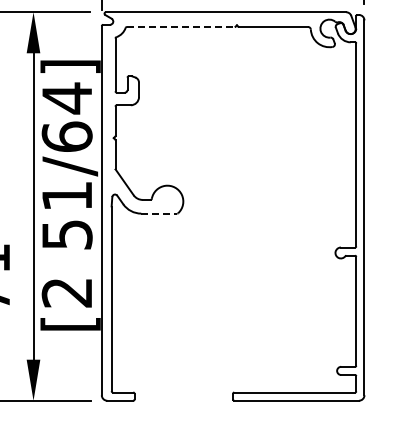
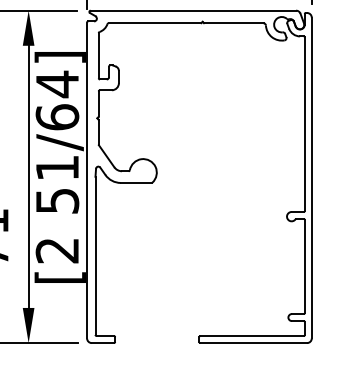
line: (180, 27) -> (154, 23), dashed -> solid
line: (159, 213) -> (136, 182), dashed -> solid

